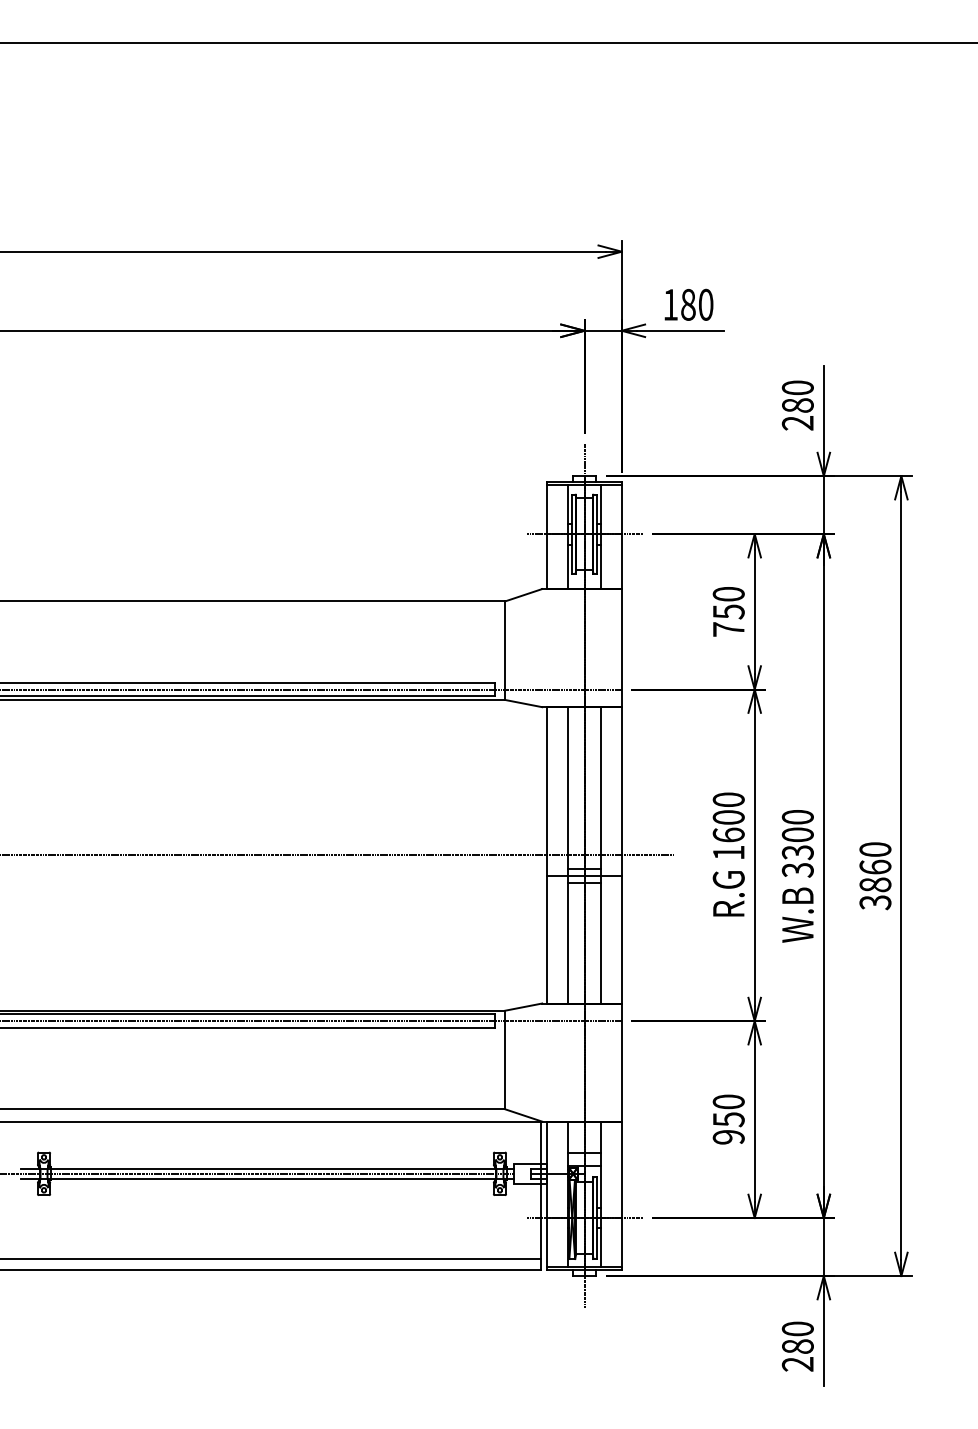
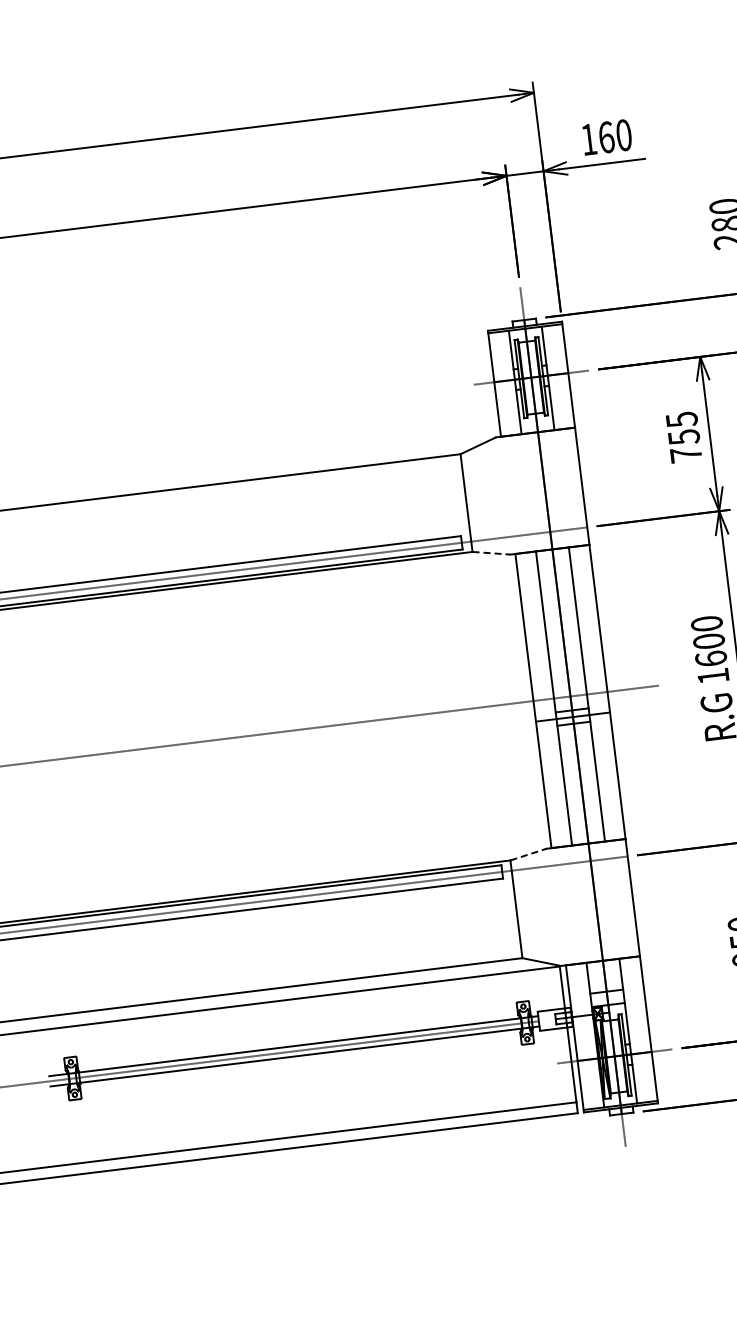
text: (688, 304) -> (606, 137), 180 -> 160
text: (728, 594) -> (681, 420), 750 -> 755
line: (524, 703) -> (492, 553), solid -> dashed
line: (524, 1007) -> (529, 854), solid -> dashed

